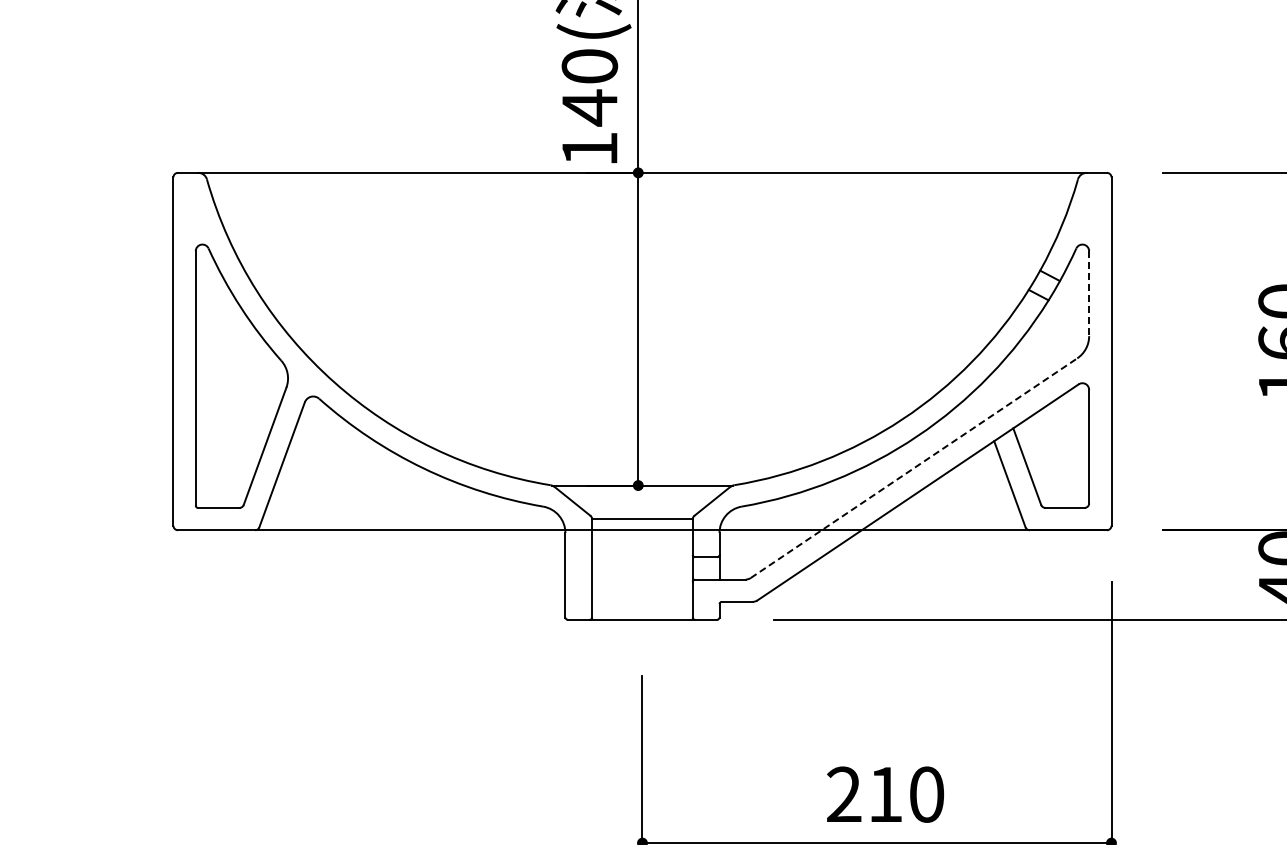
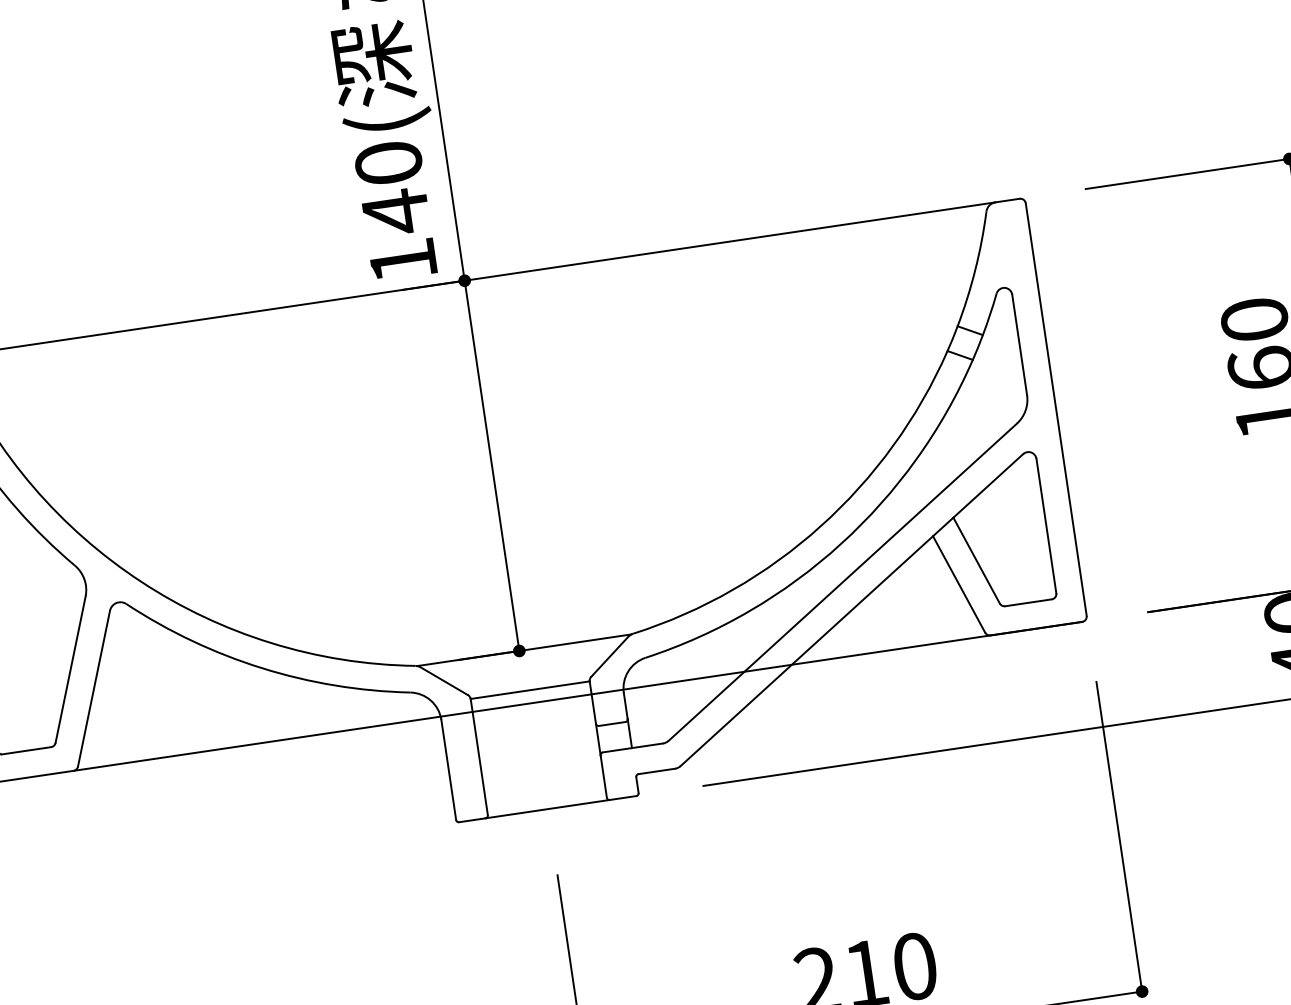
line: (1089, 294) -> (1020, 345), dashed -> solid
line: (914, 468) -> (843, 582), dashed -> solid

